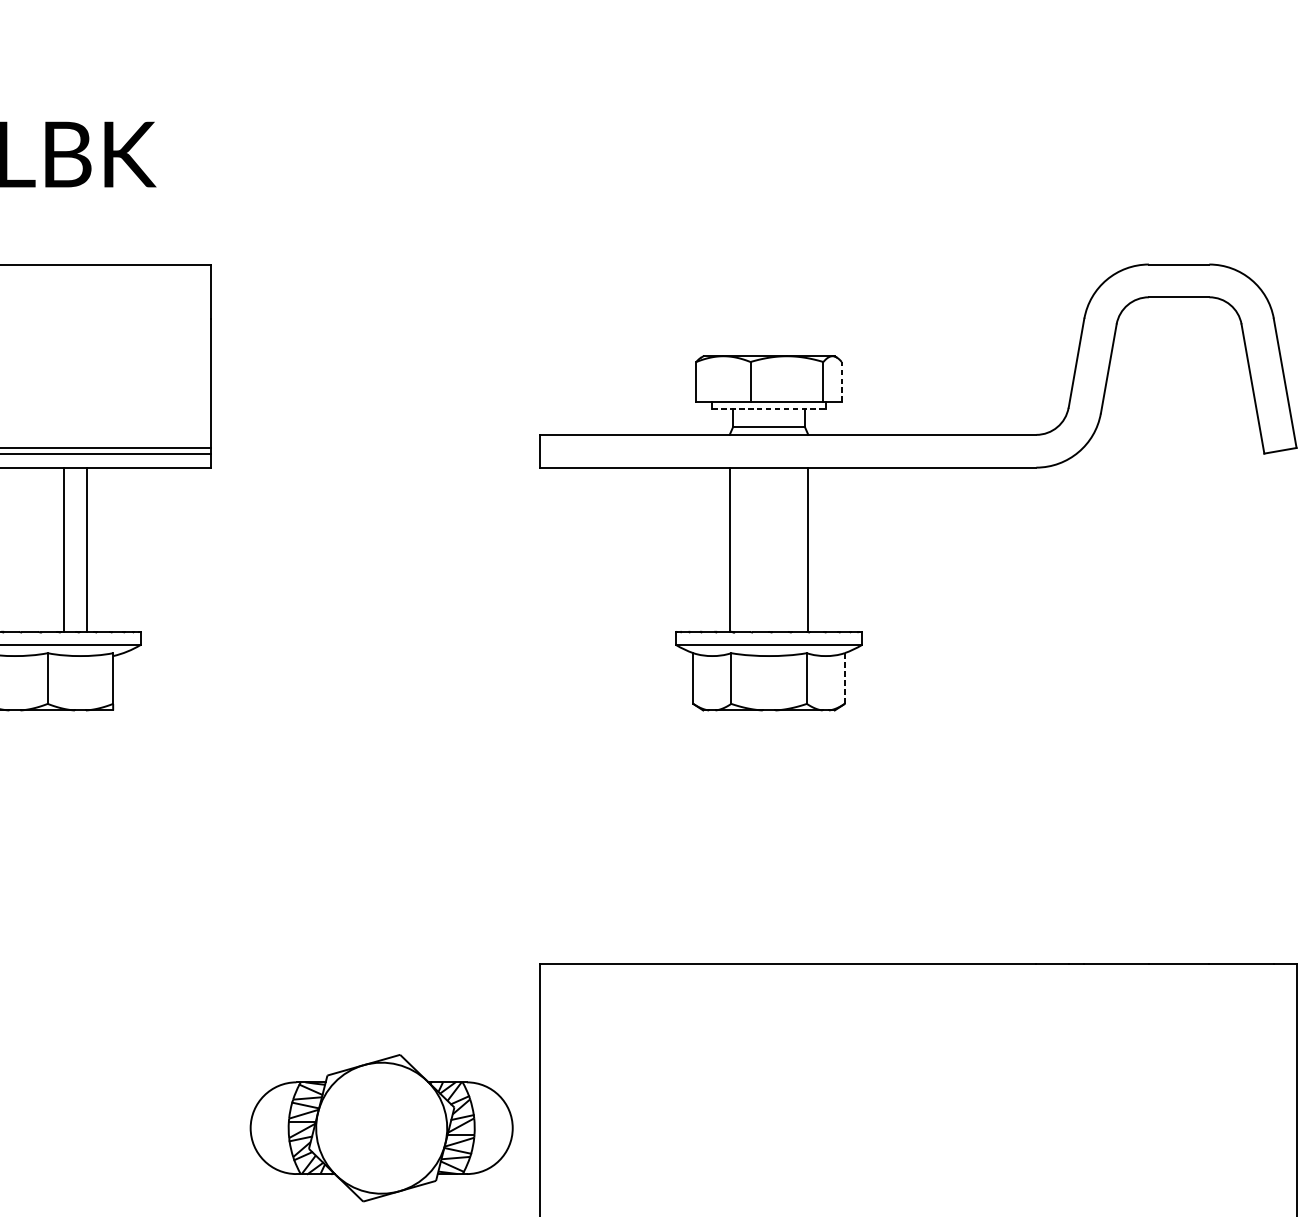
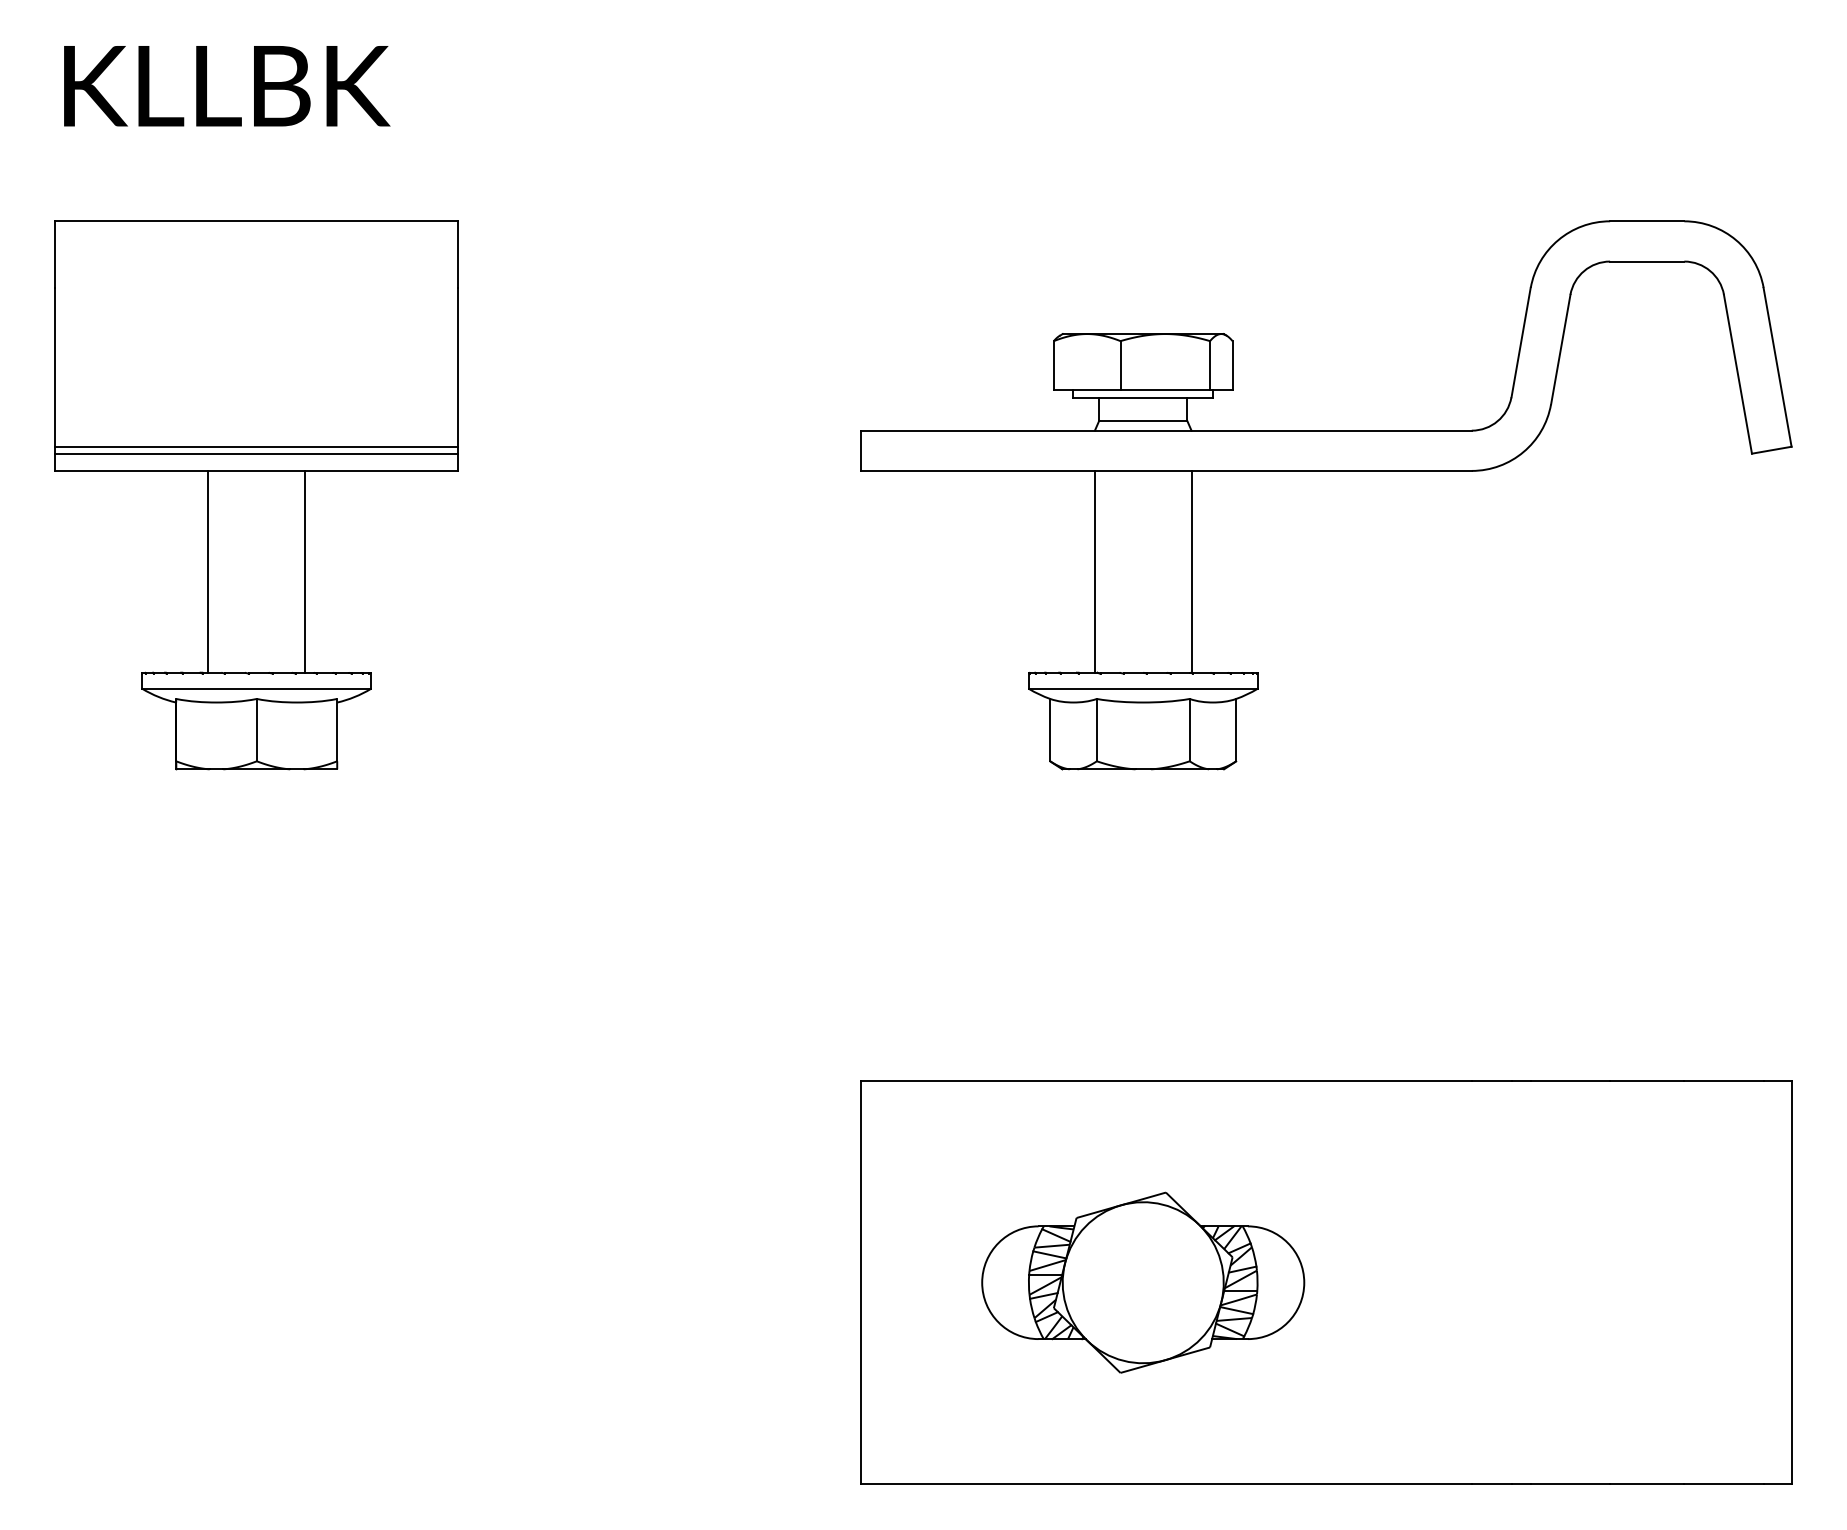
line: (841, 381) -> (1232, 365), dashed -> solid
line: (769, 408) -> (1143, 398), dashed -> solid
line: (63, 549) -> (208, 571), moved
line: (844, 678) -> (1236, 730), dashed -> solid
part: (381, 1128) -> (1143, 1282), moved

